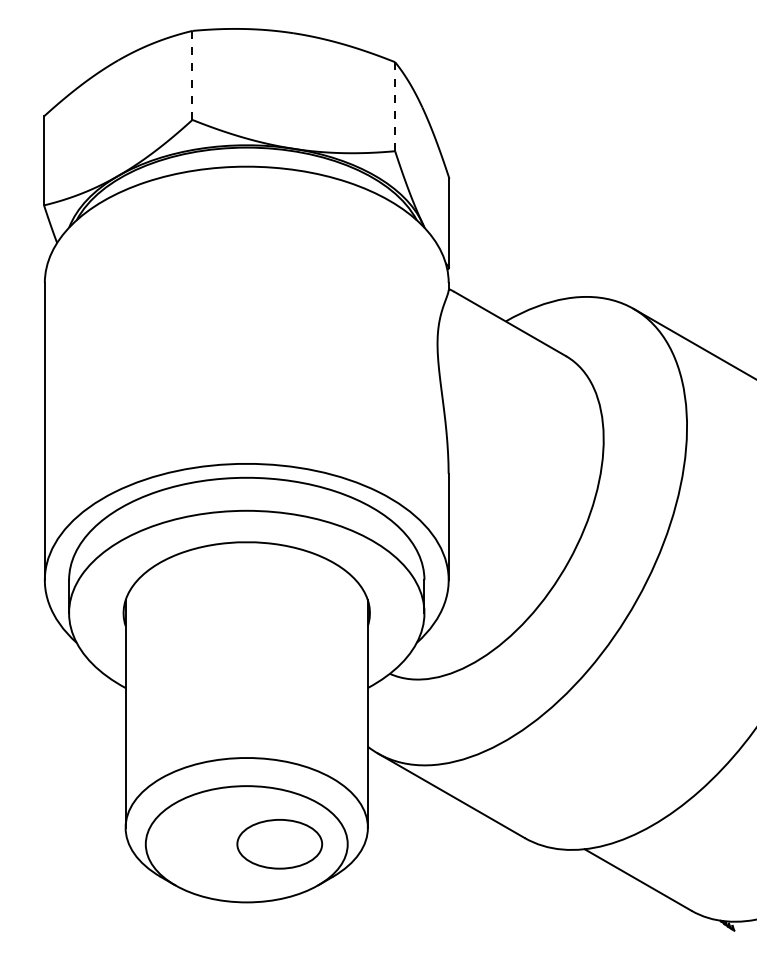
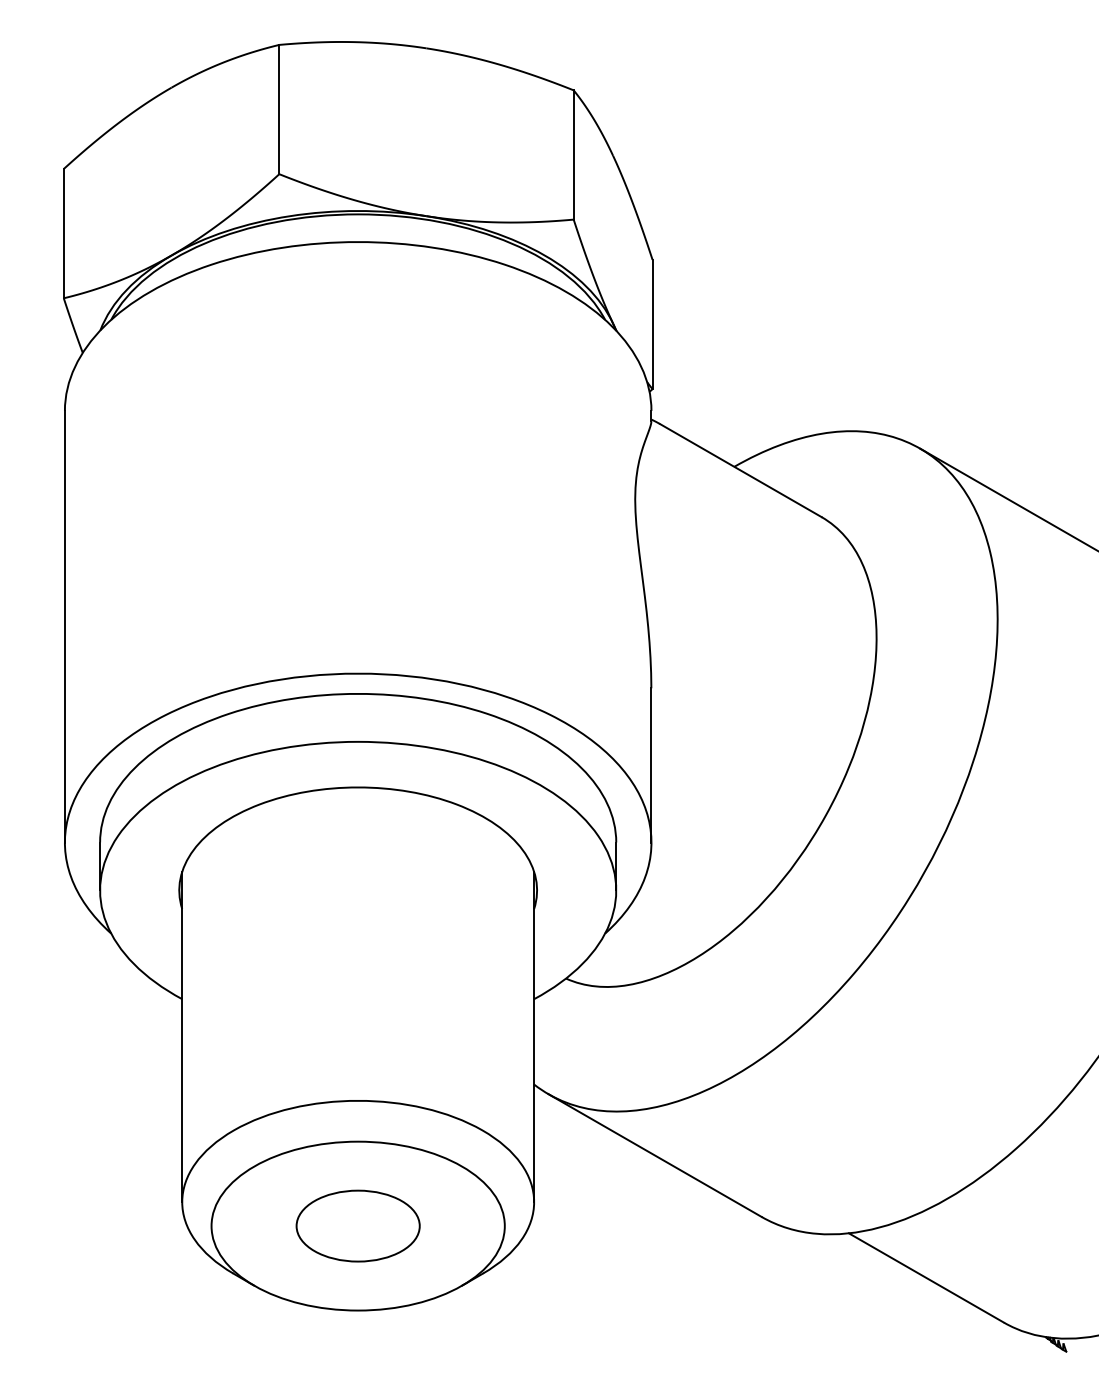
line: (192, 75) -> (279, 109), dashed -> solid
line: (395, 106) -> (574, 154), dashed -> solid
part: (279, 844) -> (357, 1226), moved

